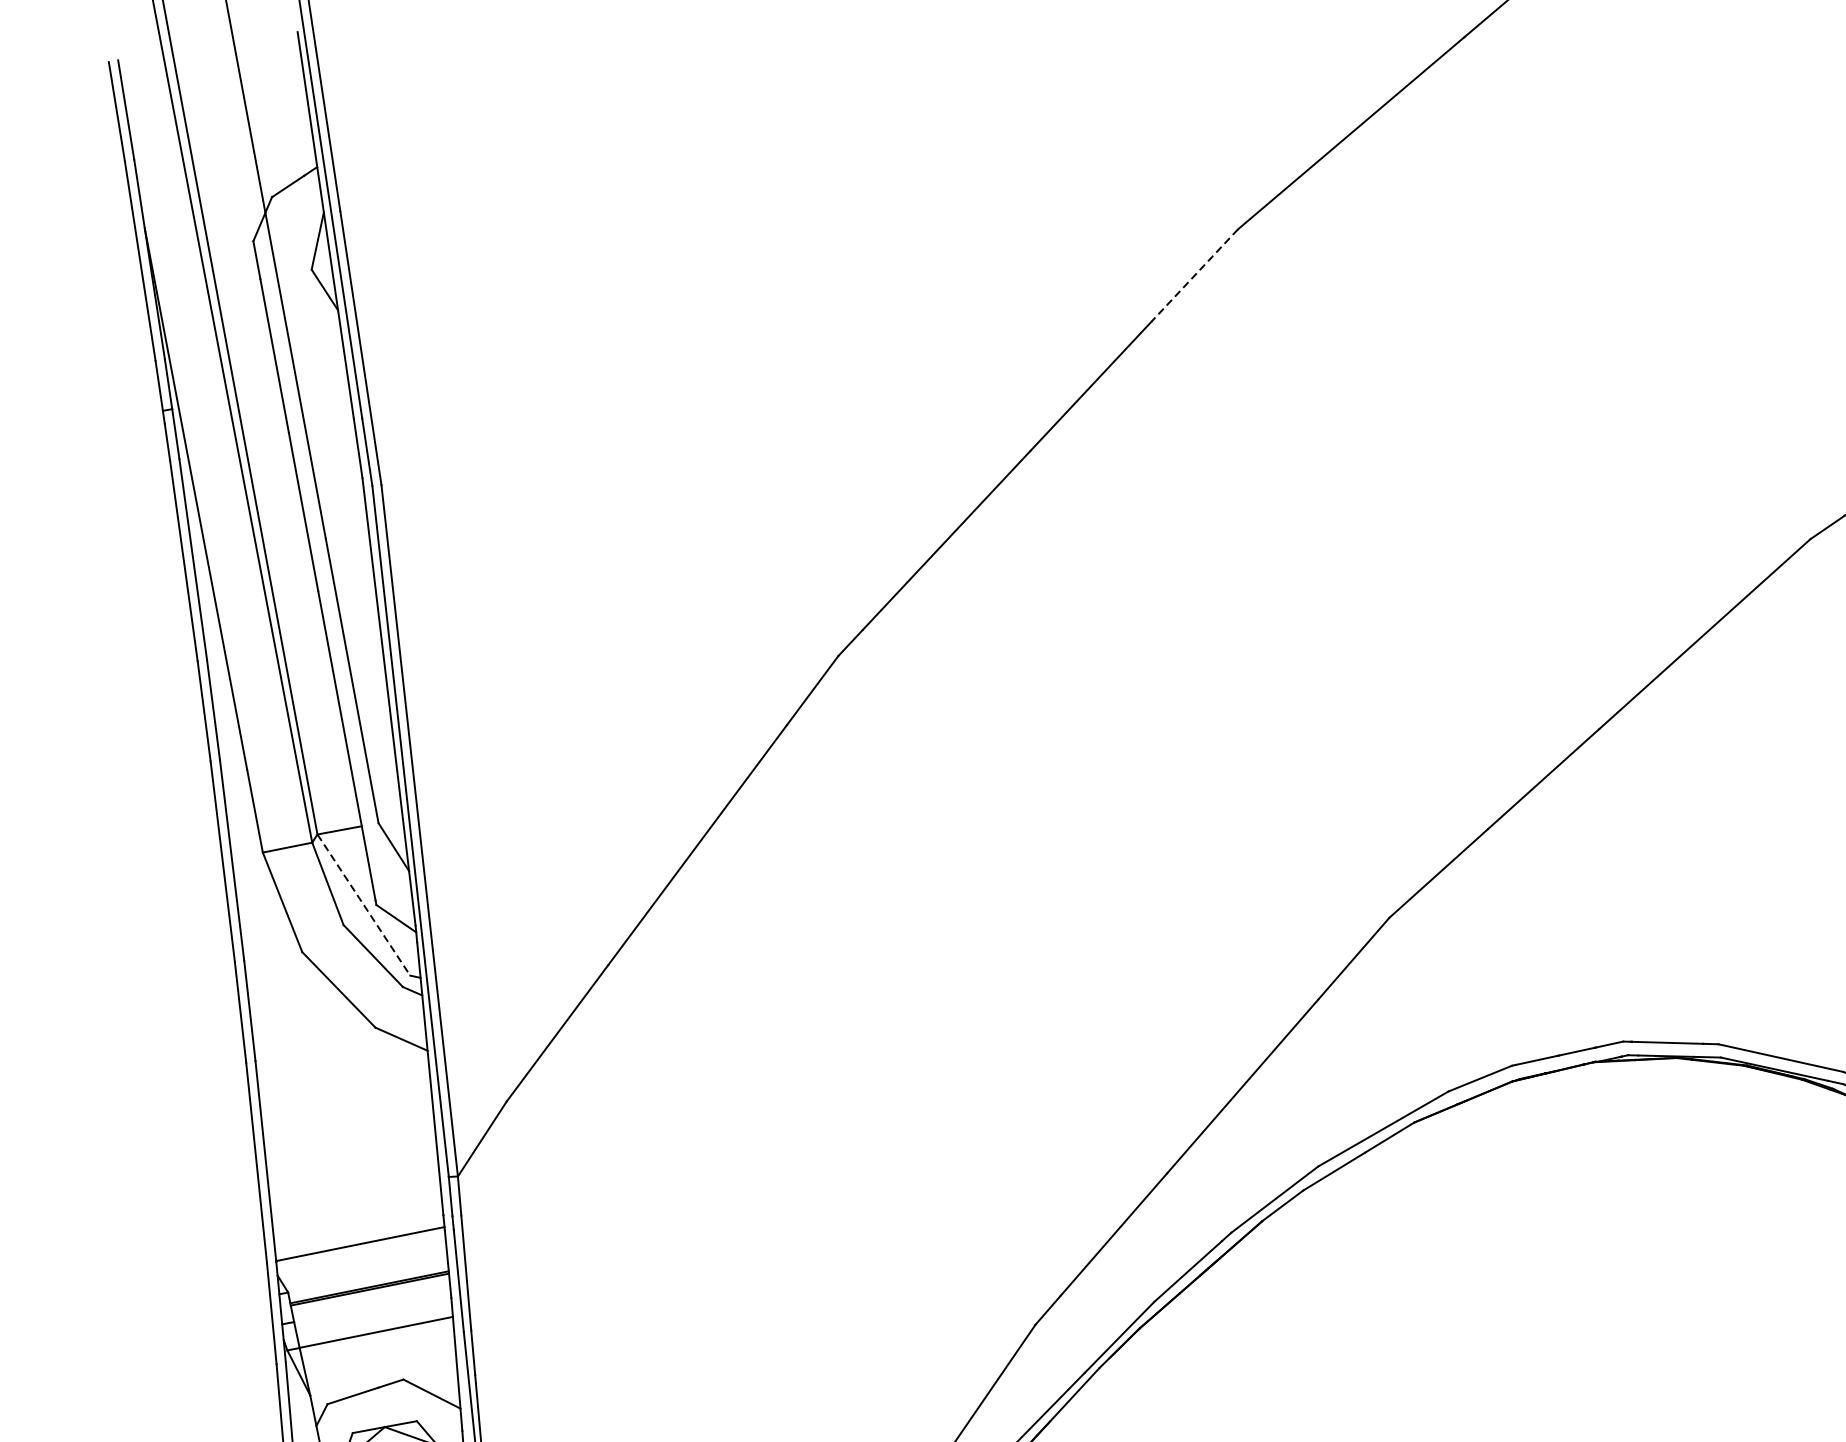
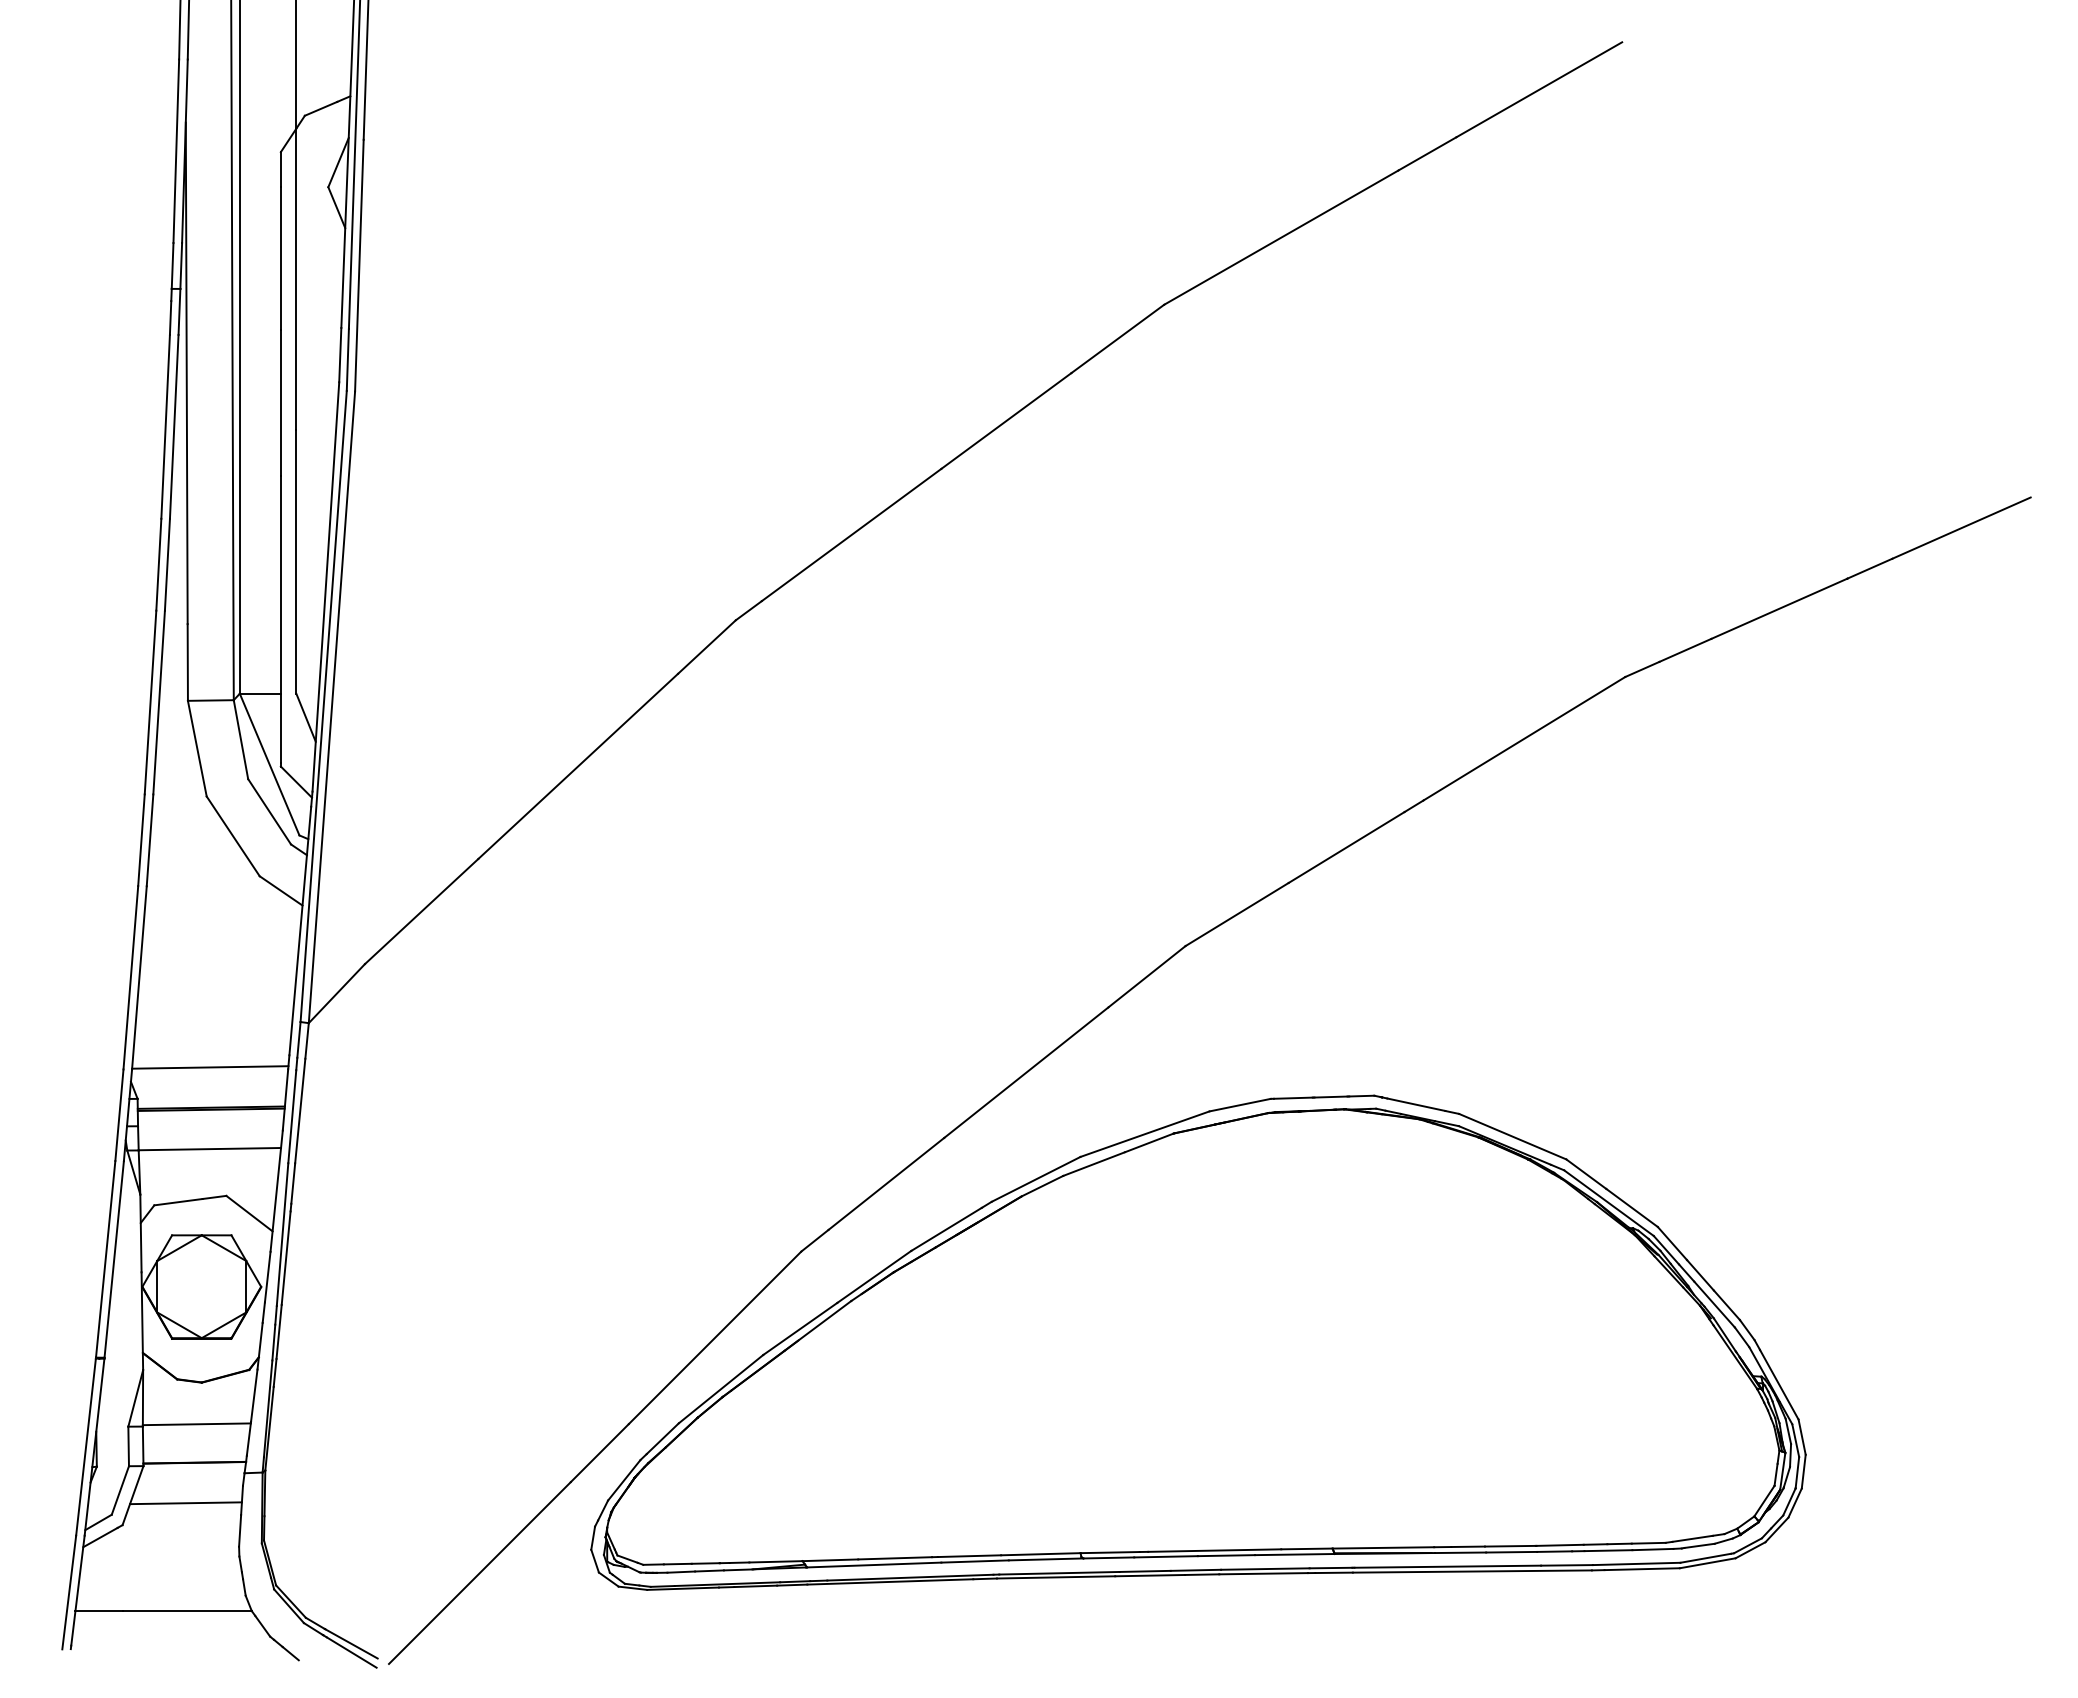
line: (1194, 275) -> (1117, 338), dashed -> solid
line: (363, 905) -> (269, 764), dashed -> solid

